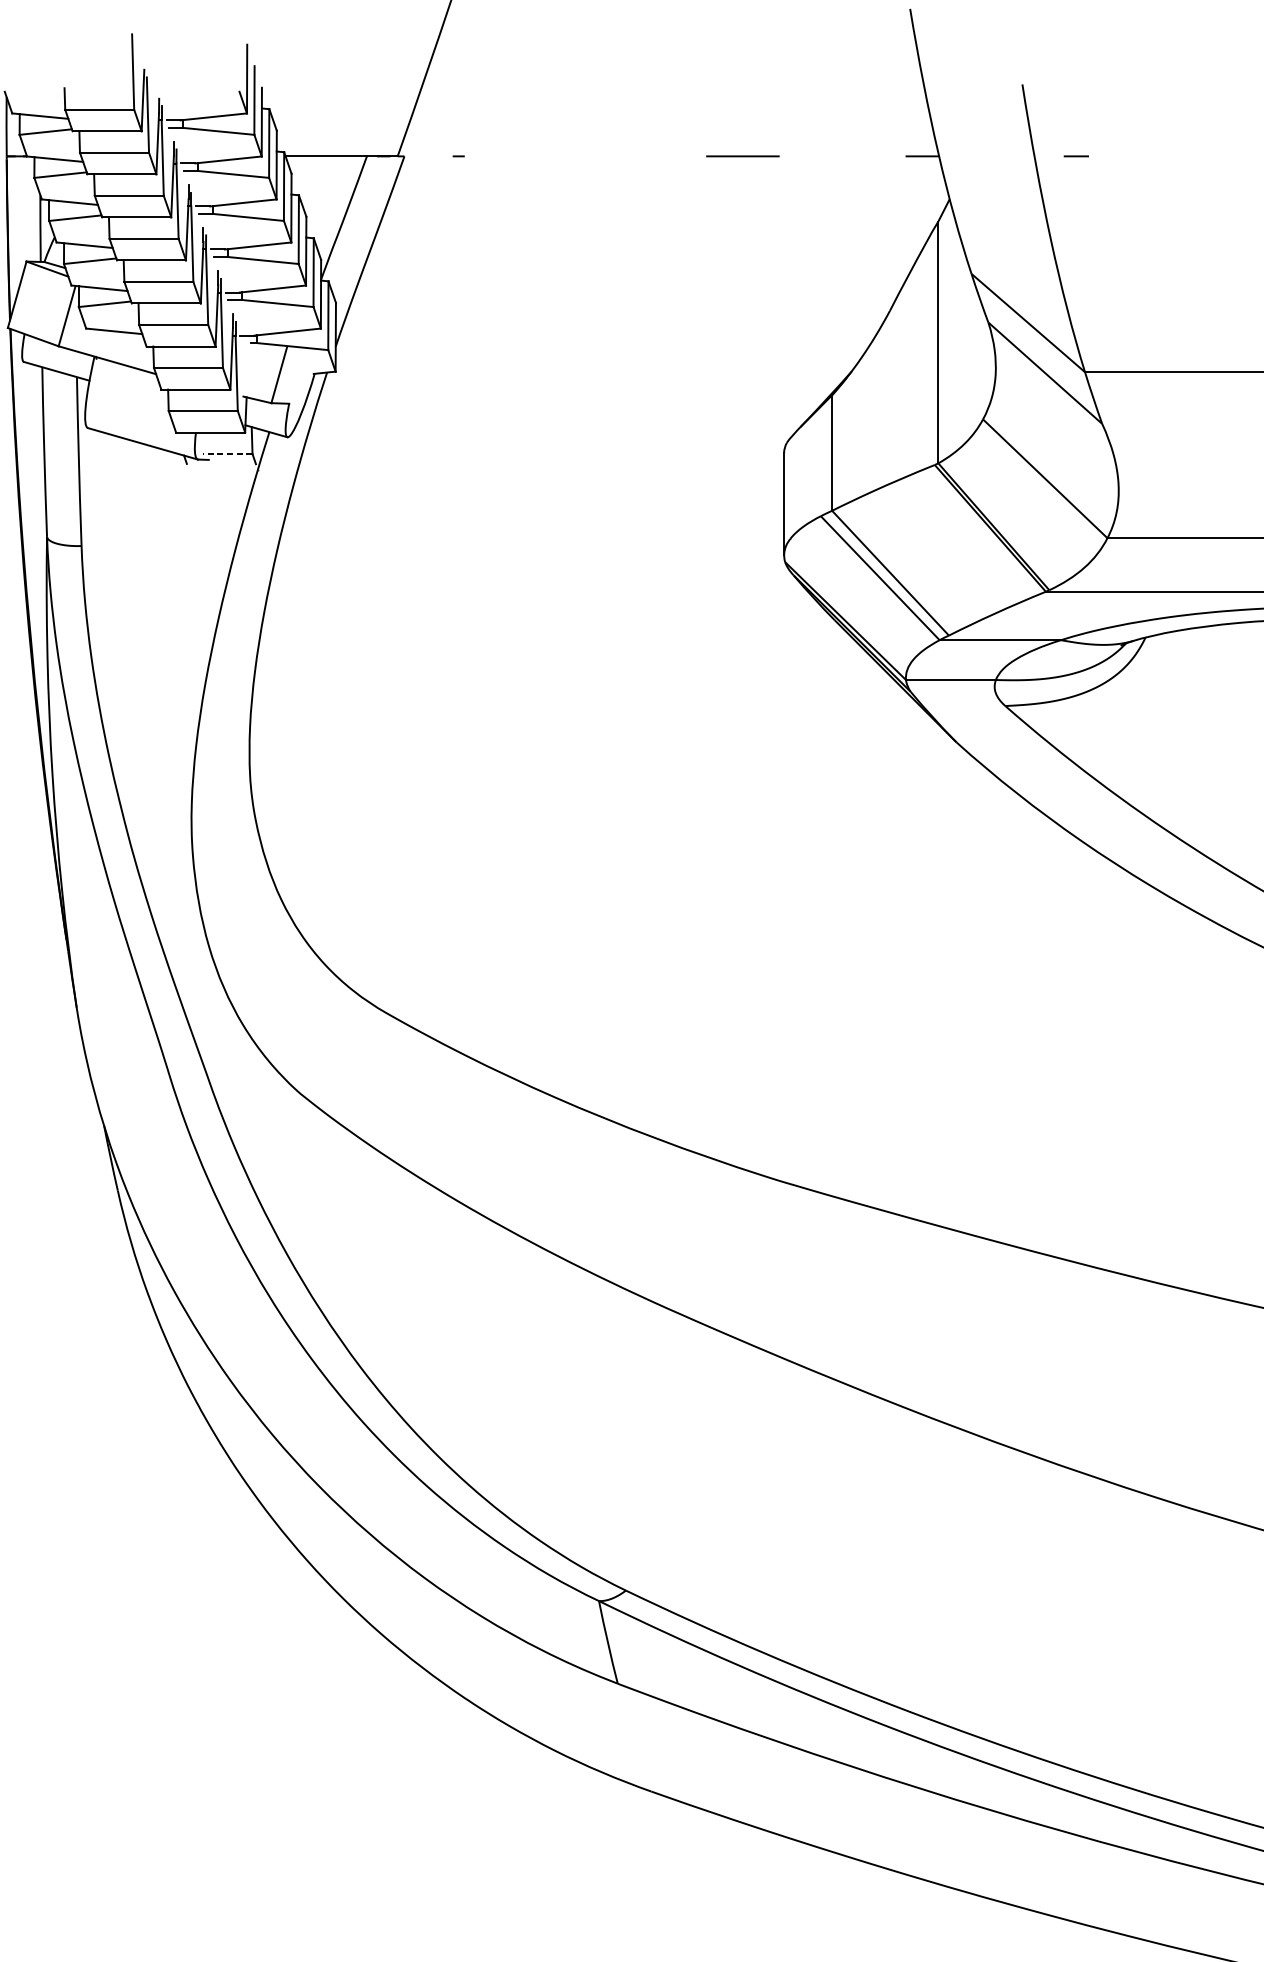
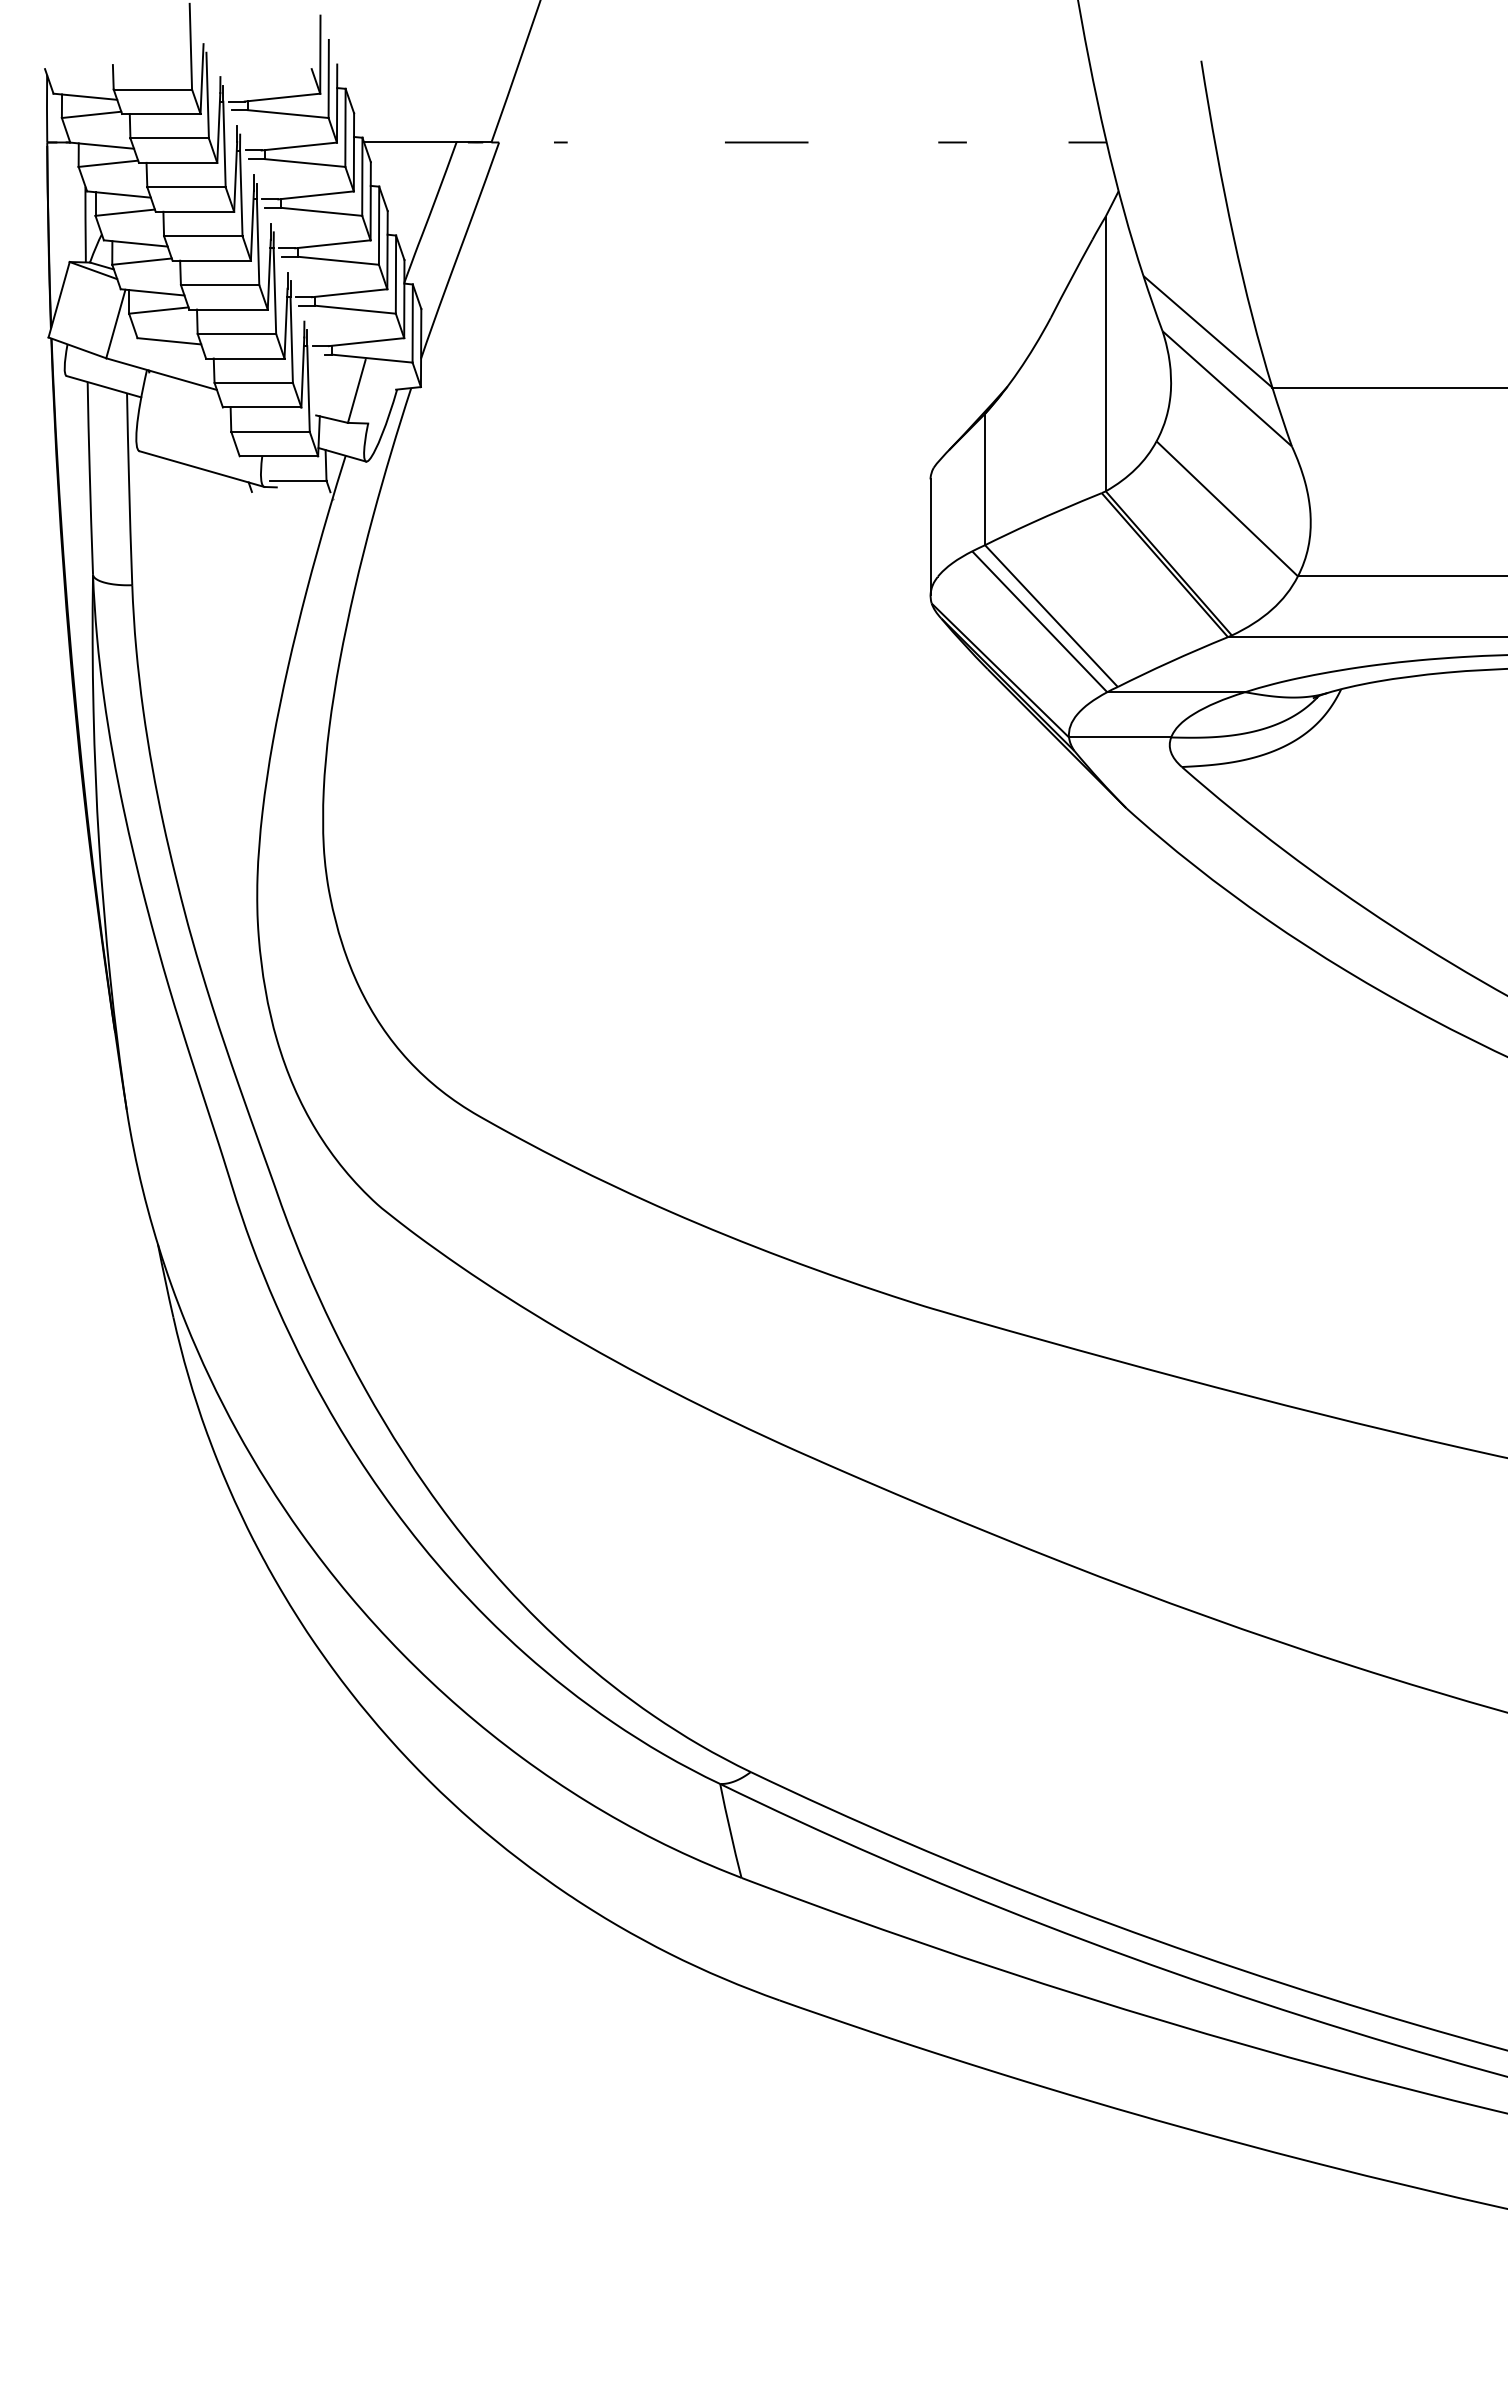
line: (742, 156) -> (766, 142), moved
line: (1076, 156) -> (952, 142), moved
line: (226, 453) -> (297, 480), dashed -> solid

